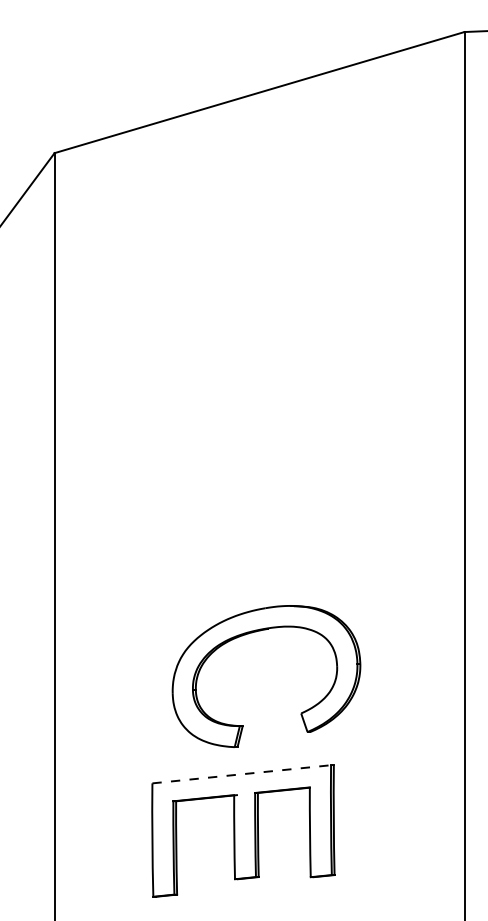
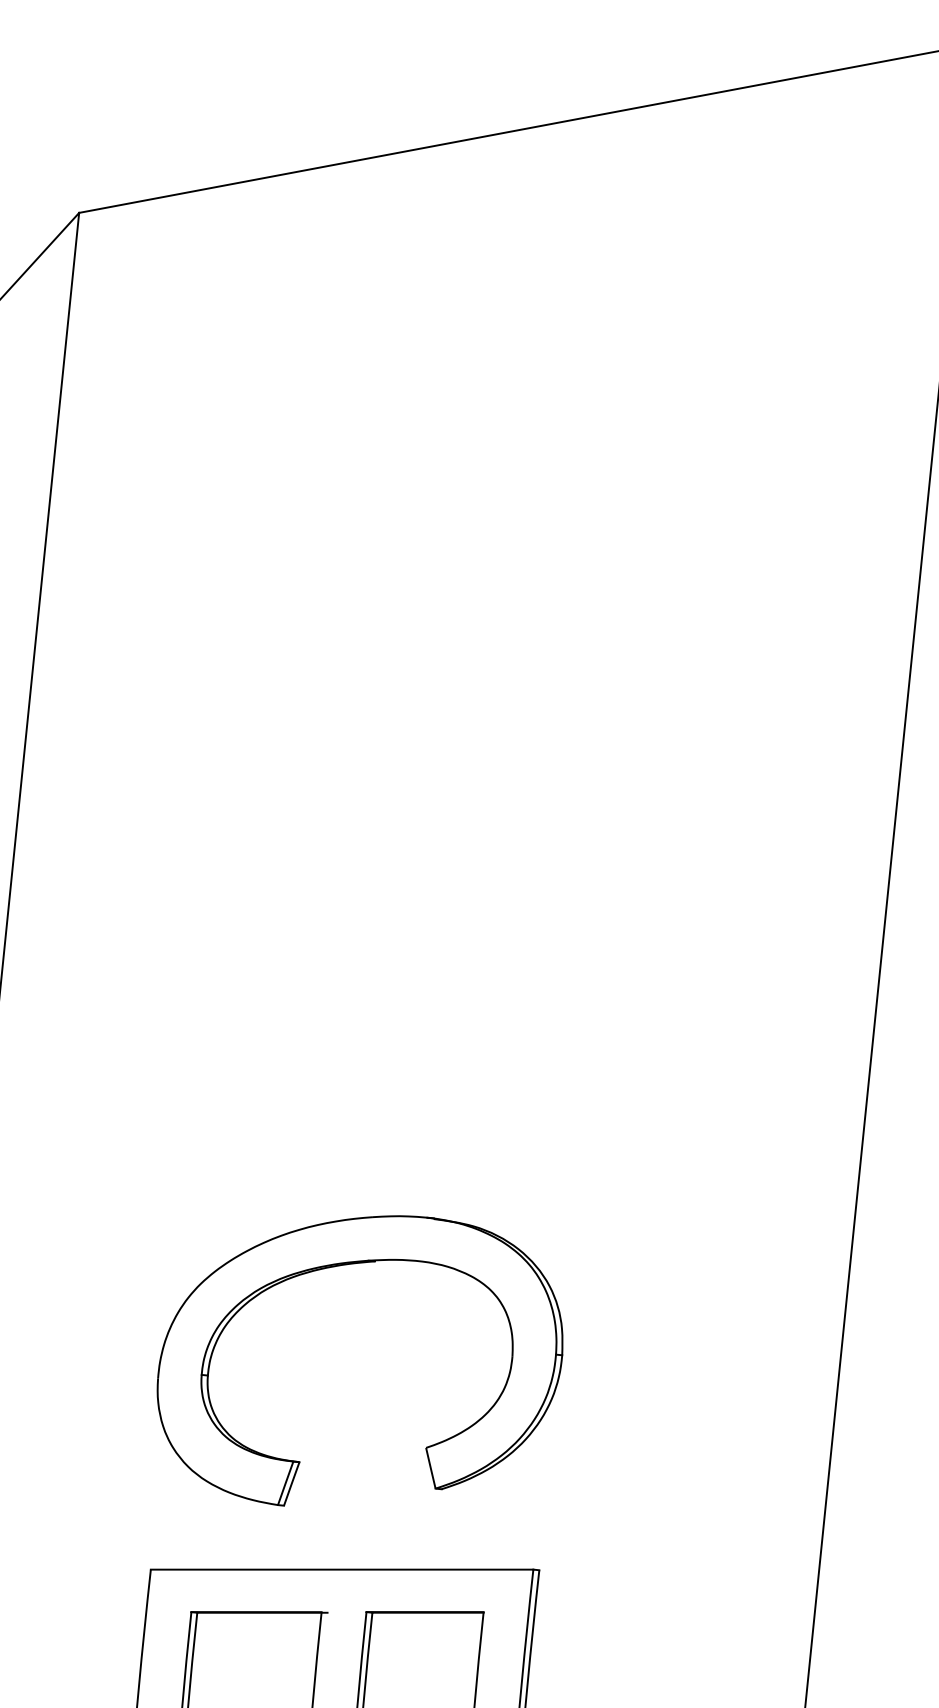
part: (256, 632) -> (348, 1266), moved
line: (241, 774) -> (341, 1569), dashed -> solid

